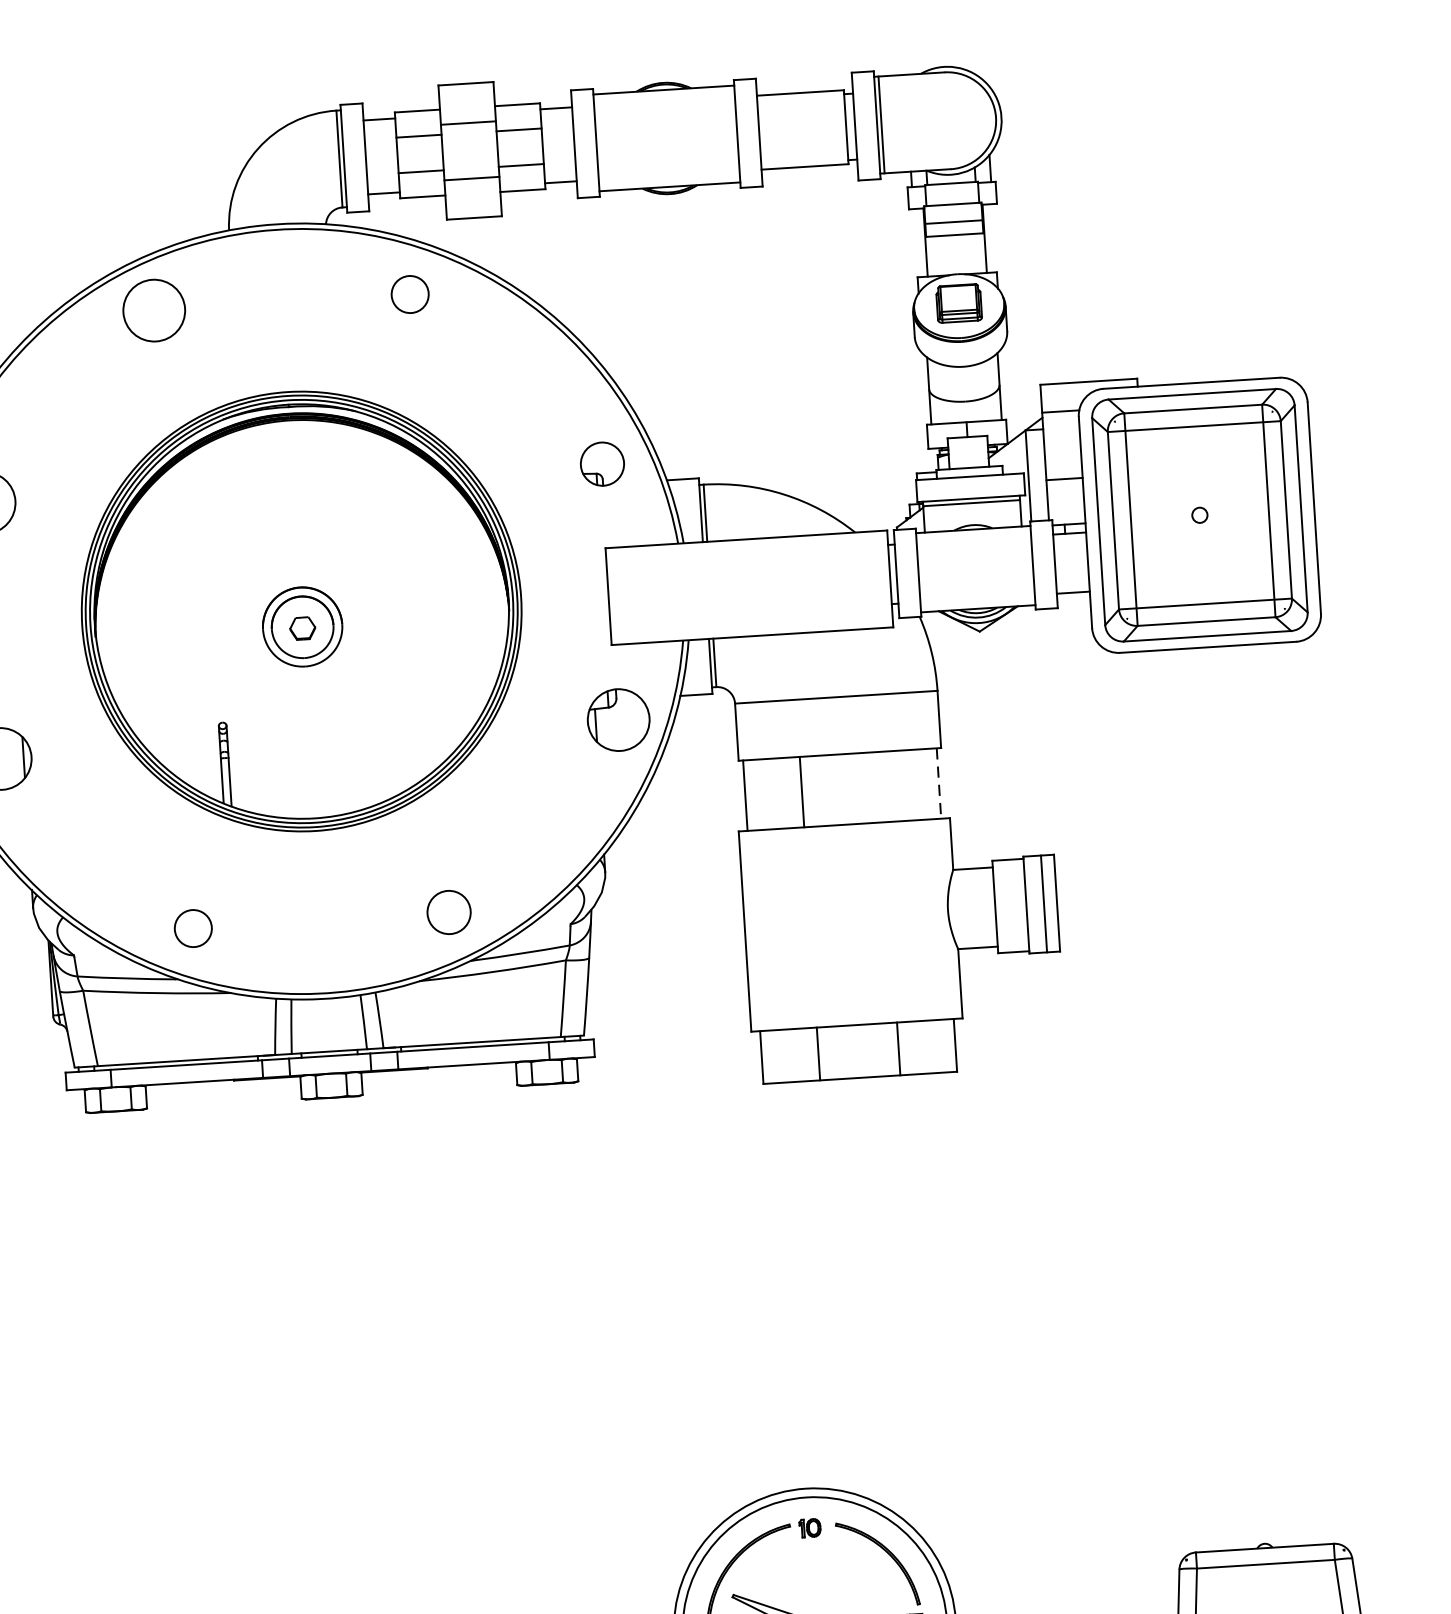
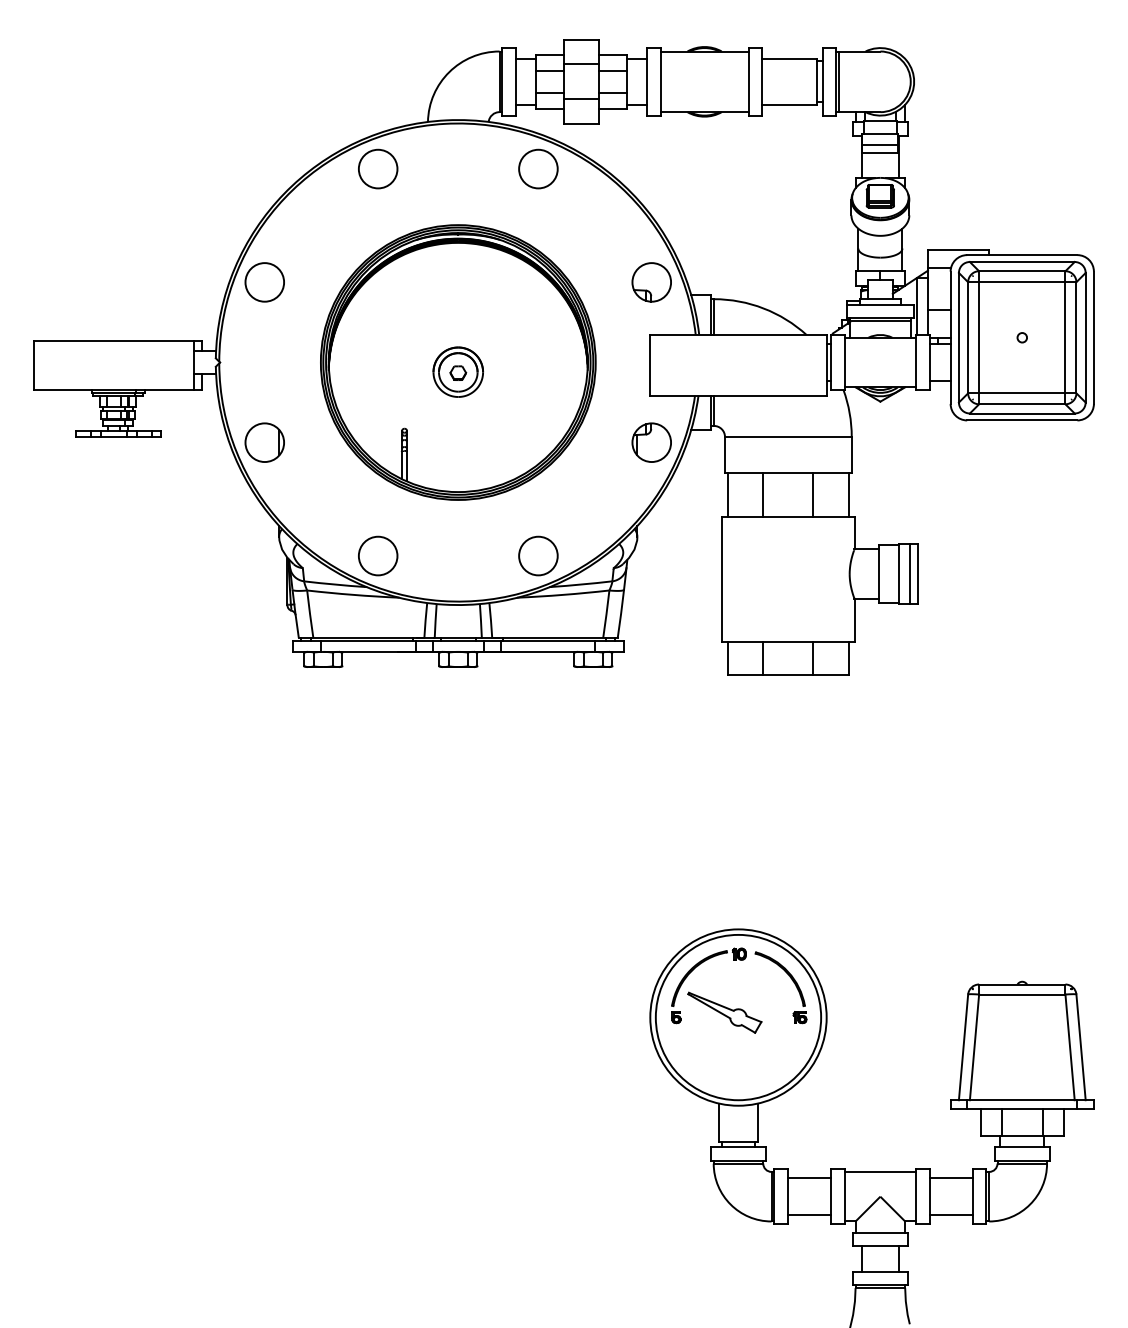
circle: (410, 293) -> (538, 168), size x1.67
part: (602, 464) -> (651, 282), size x1.43
line: (939, 784) -> (849, 495), dashed -> solid
line: (882, 786) -> (813, 494), added
circle: (449, 911) -> (538, 555), size x1.43
circle: (193, 927) -> (378, 555), size x1.67

